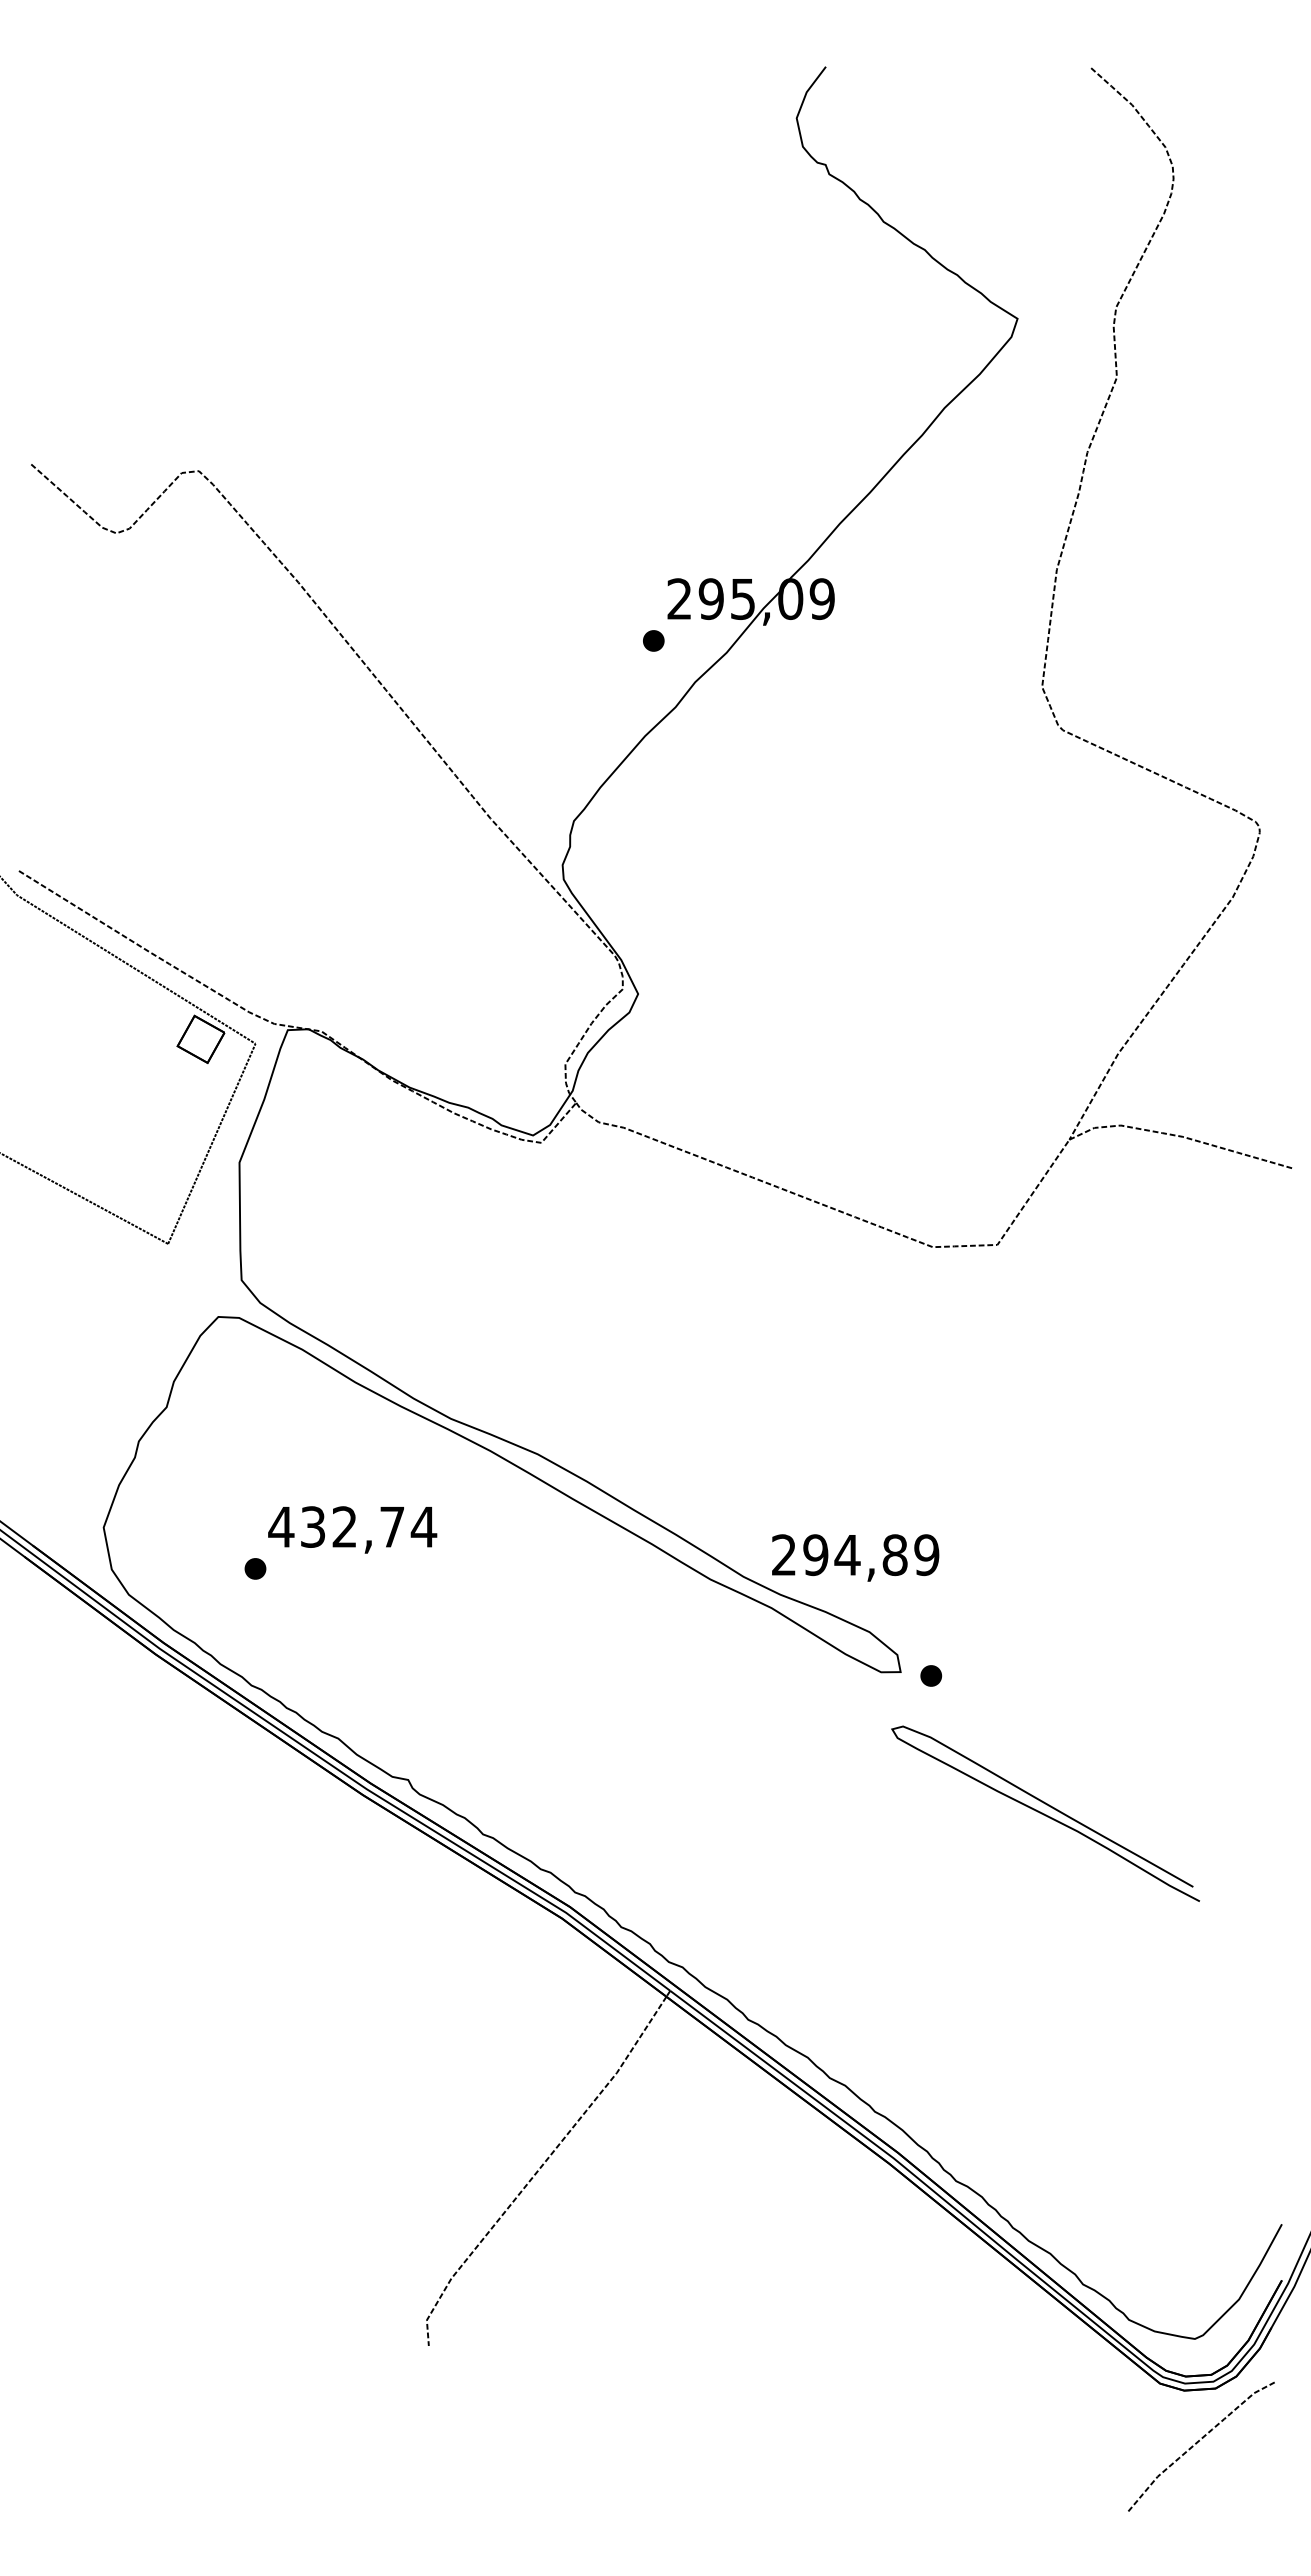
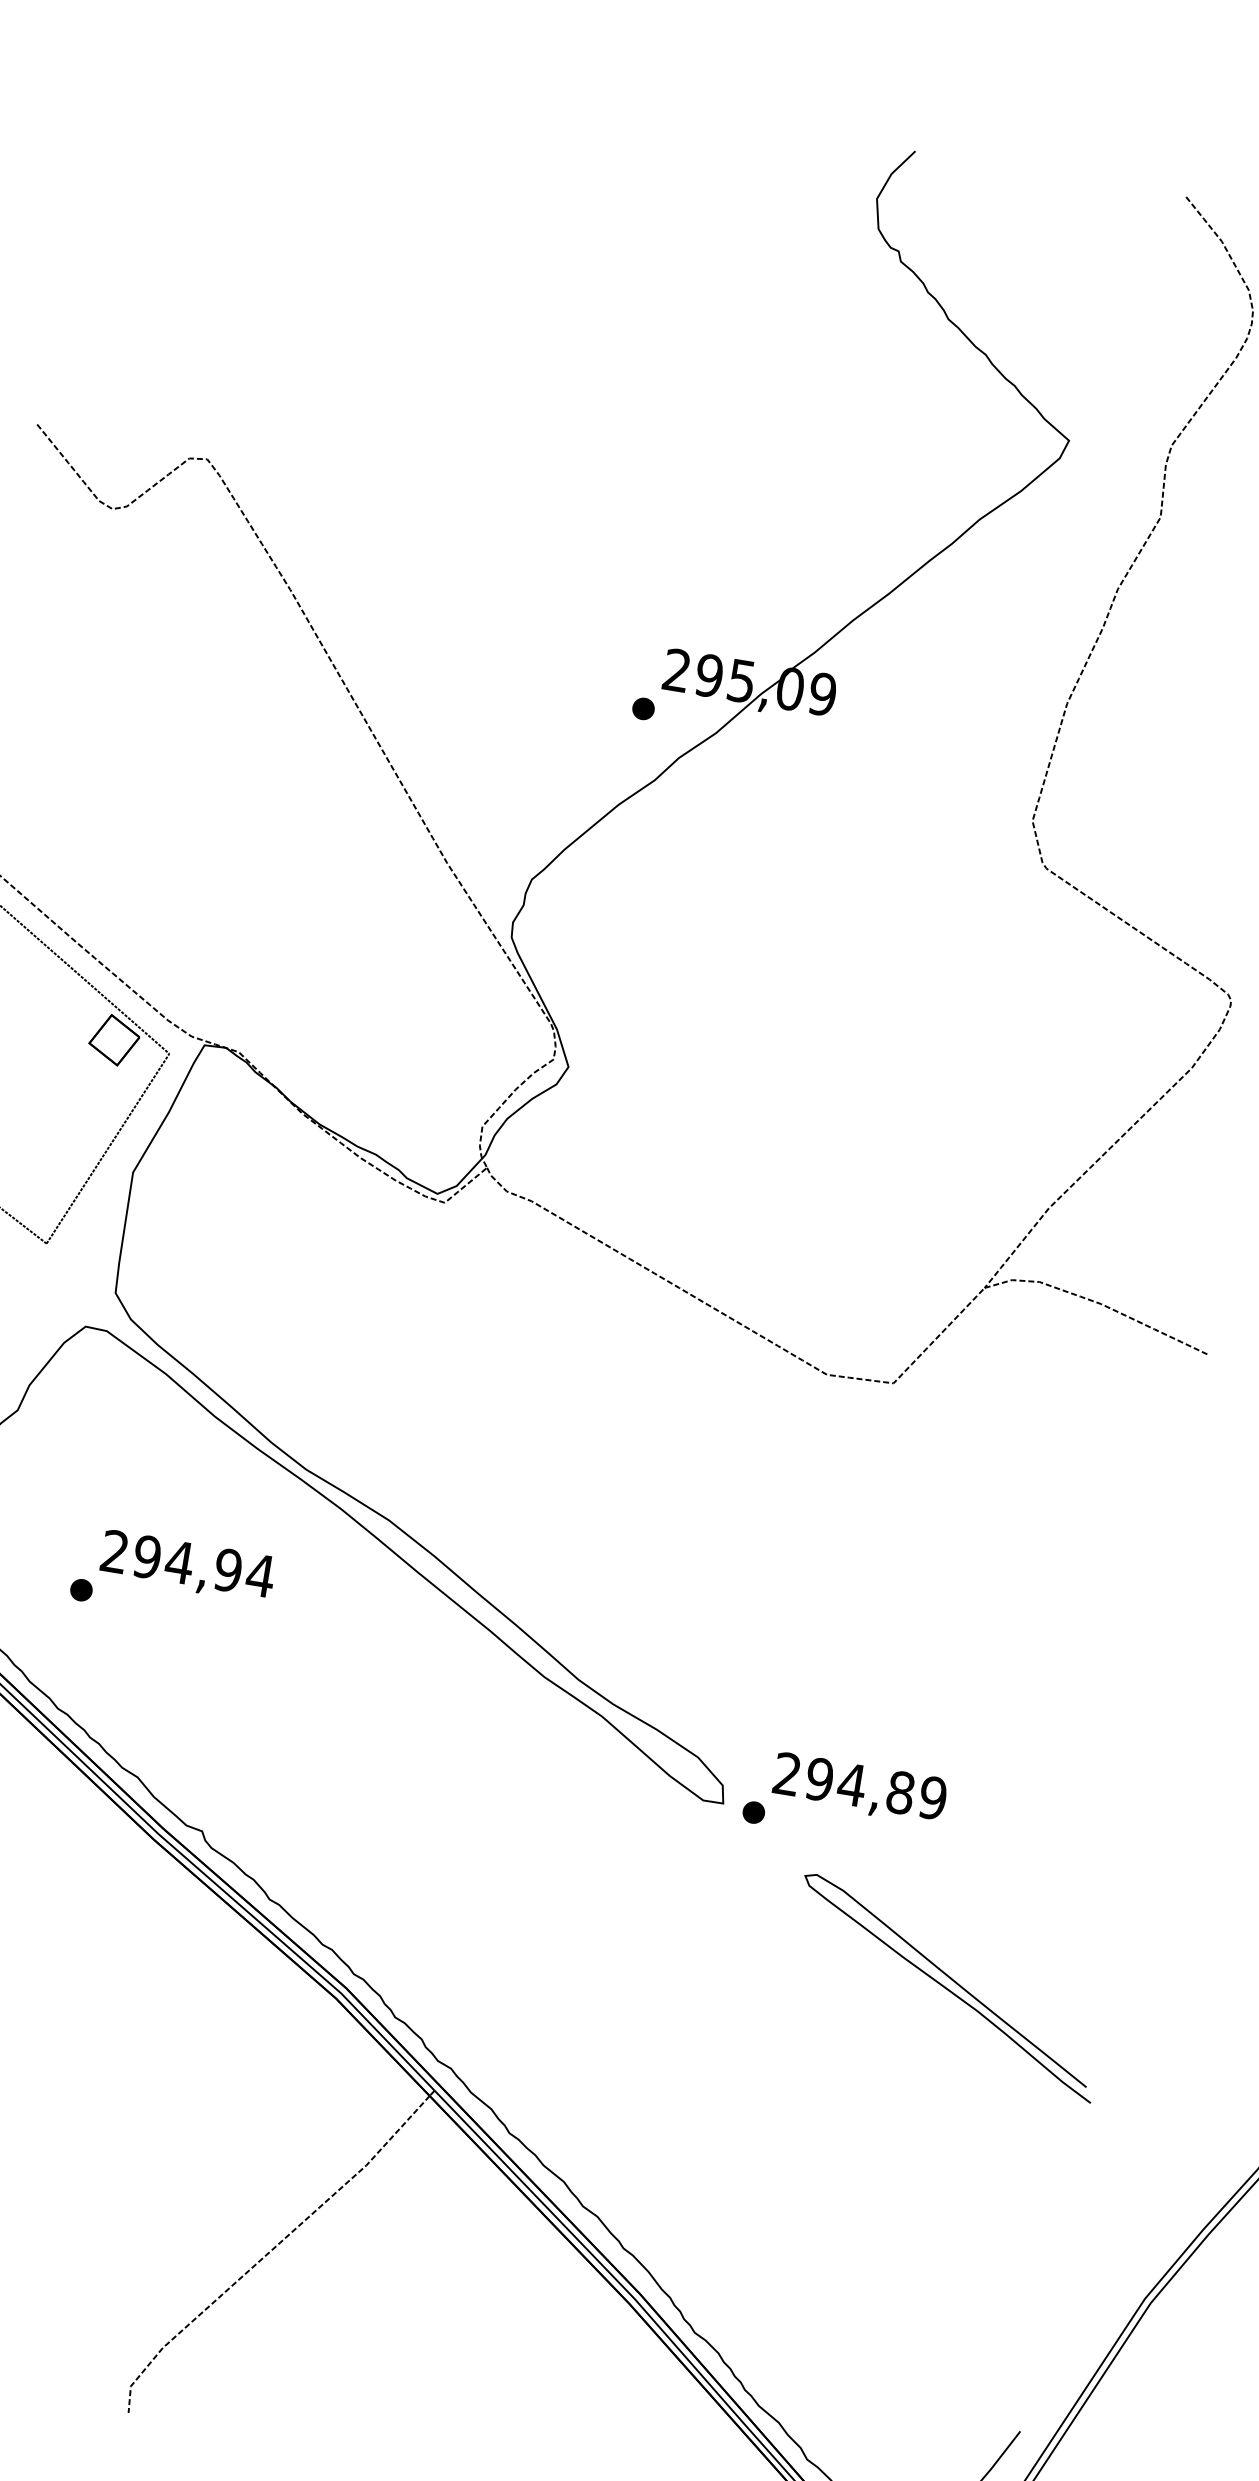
text: (336, 1526) -> (171, 1560), 432,74 -> 294,94
text: (855, 1557) -> (859, 1788), moved
curve: (1044, 1813) -> (946, 1987), moved

